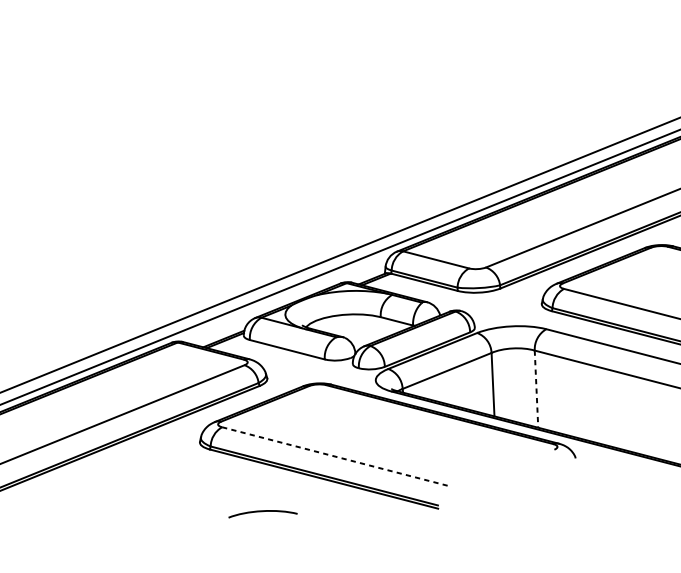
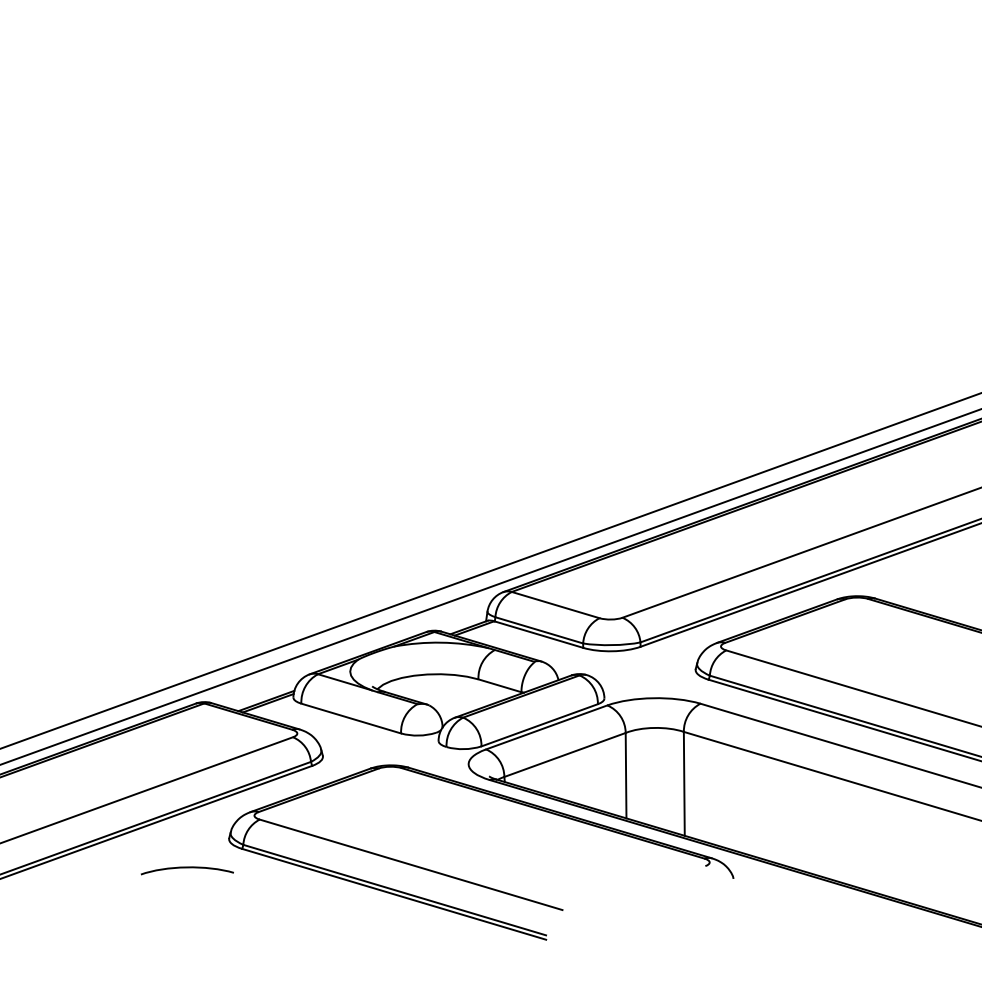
line: (536, 388) -> (684, 783), dashed -> solid
line: (336, 456) -> (411, 864), dashed -> solid
curve: (262, 511) -> (186, 868), moved

